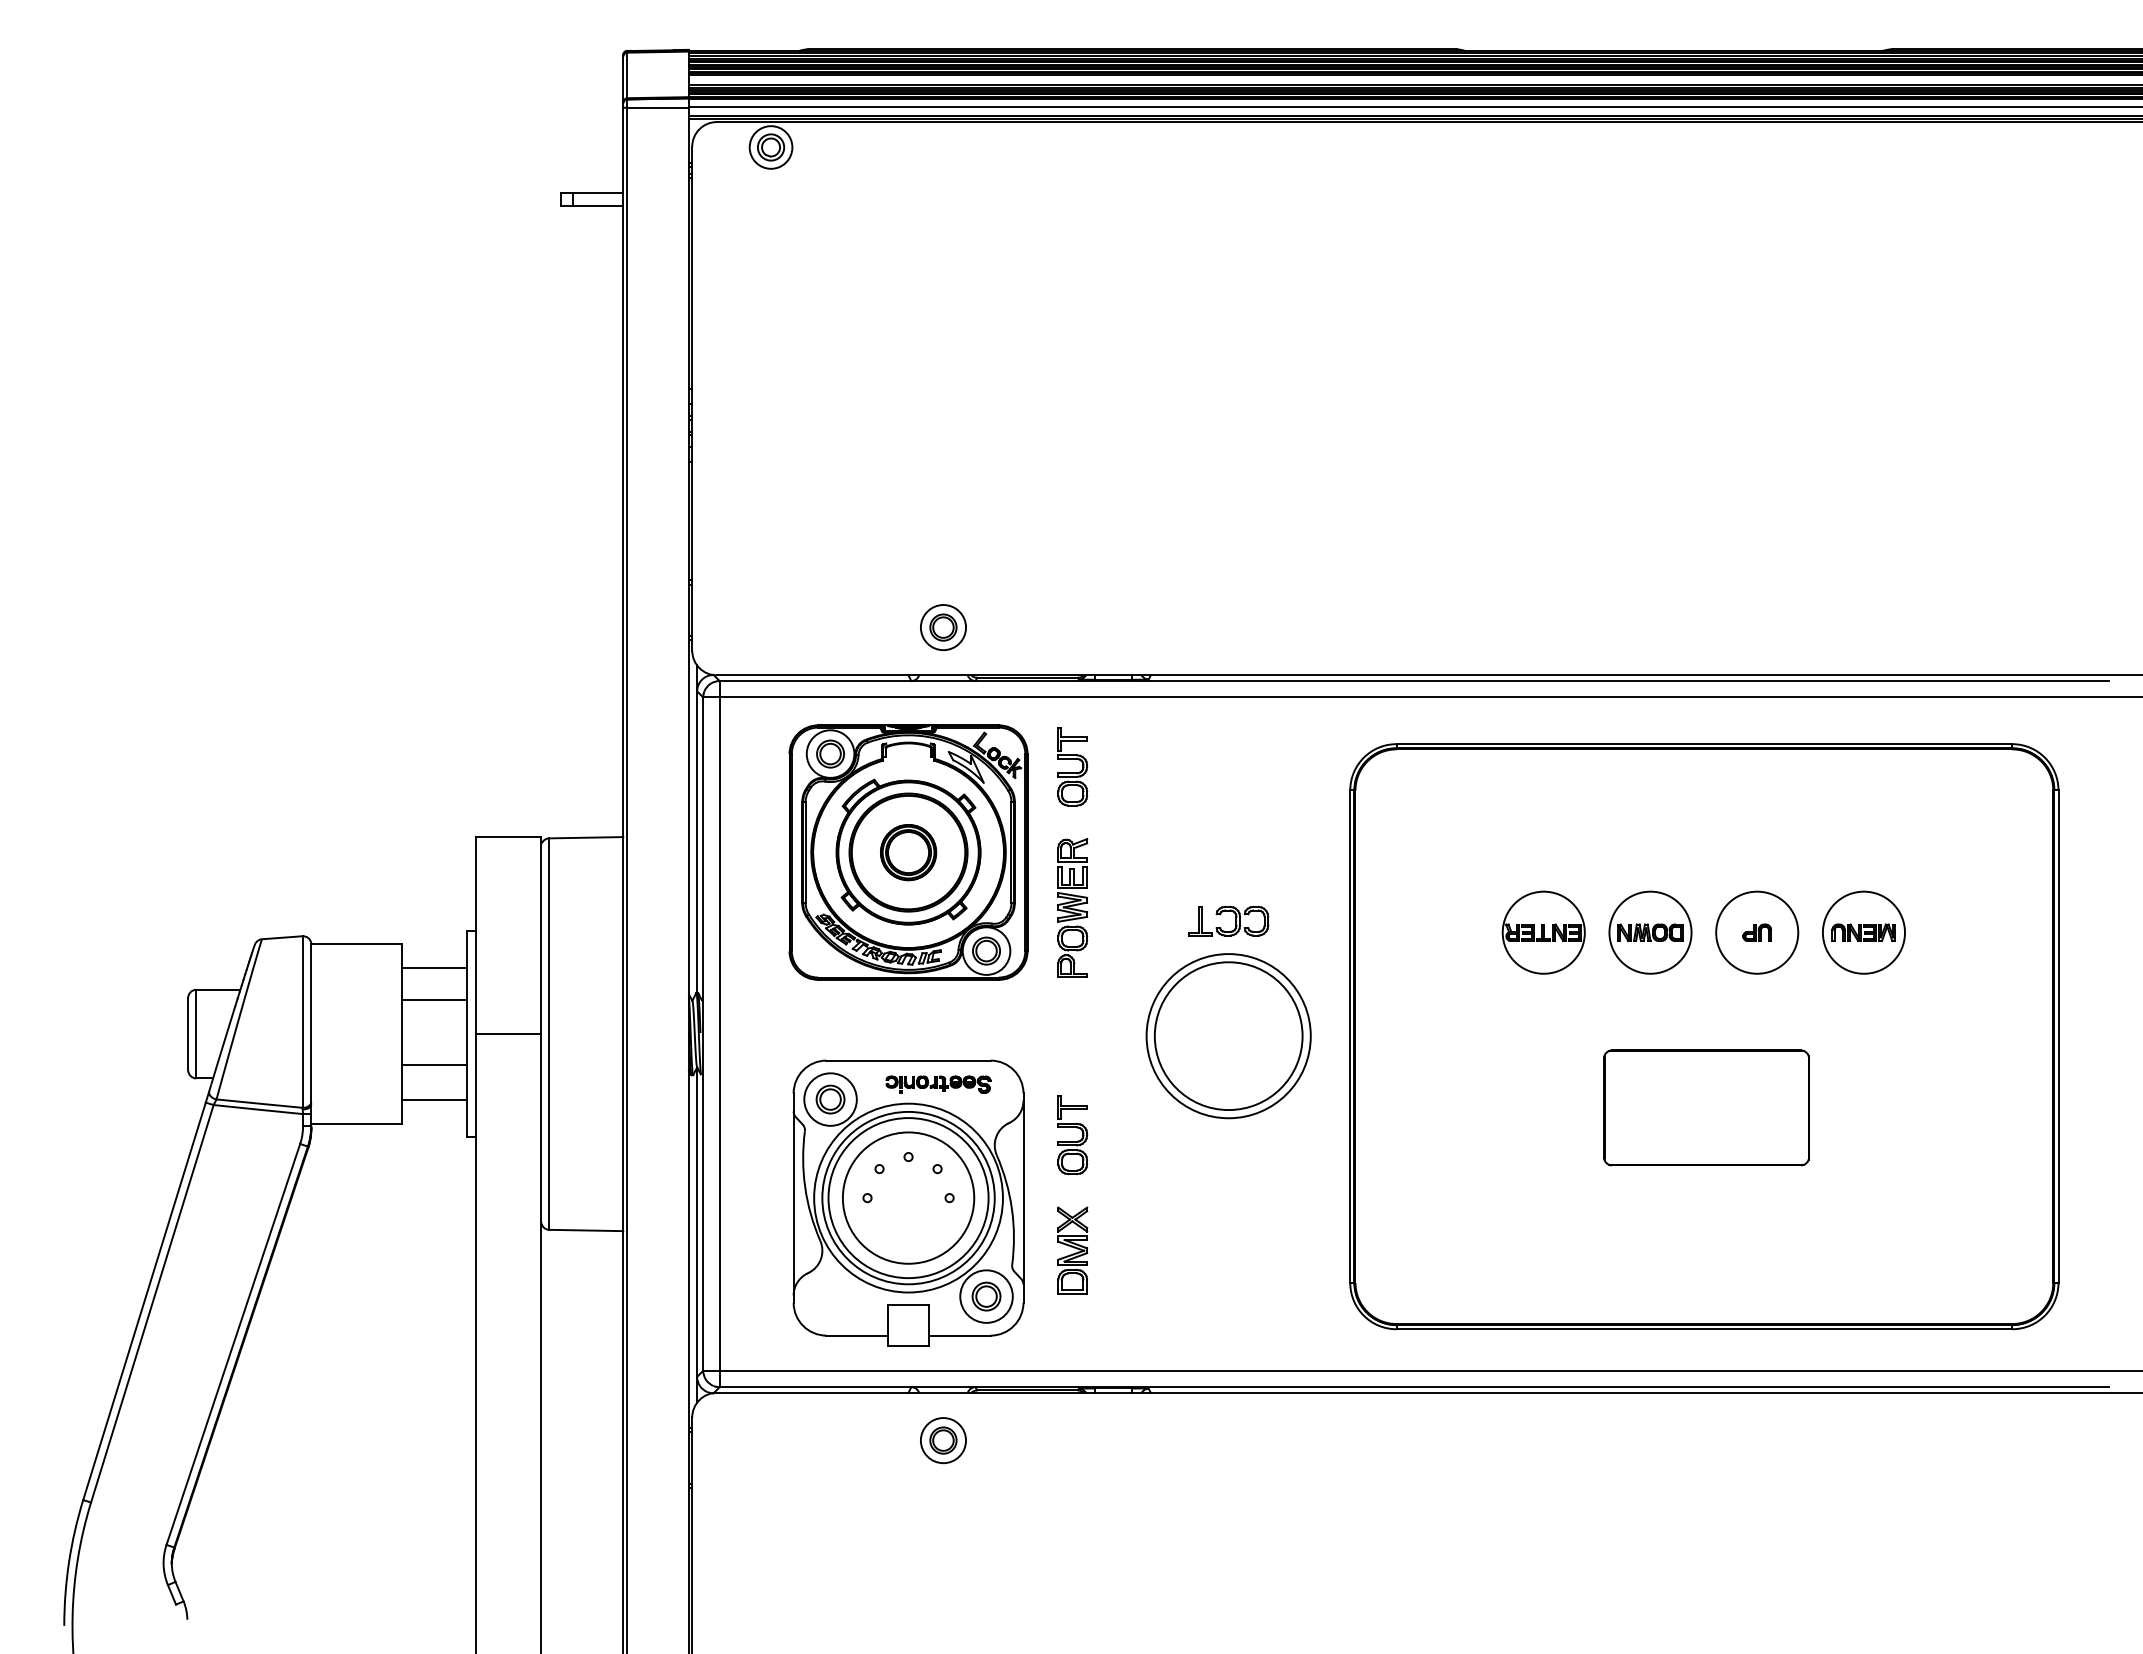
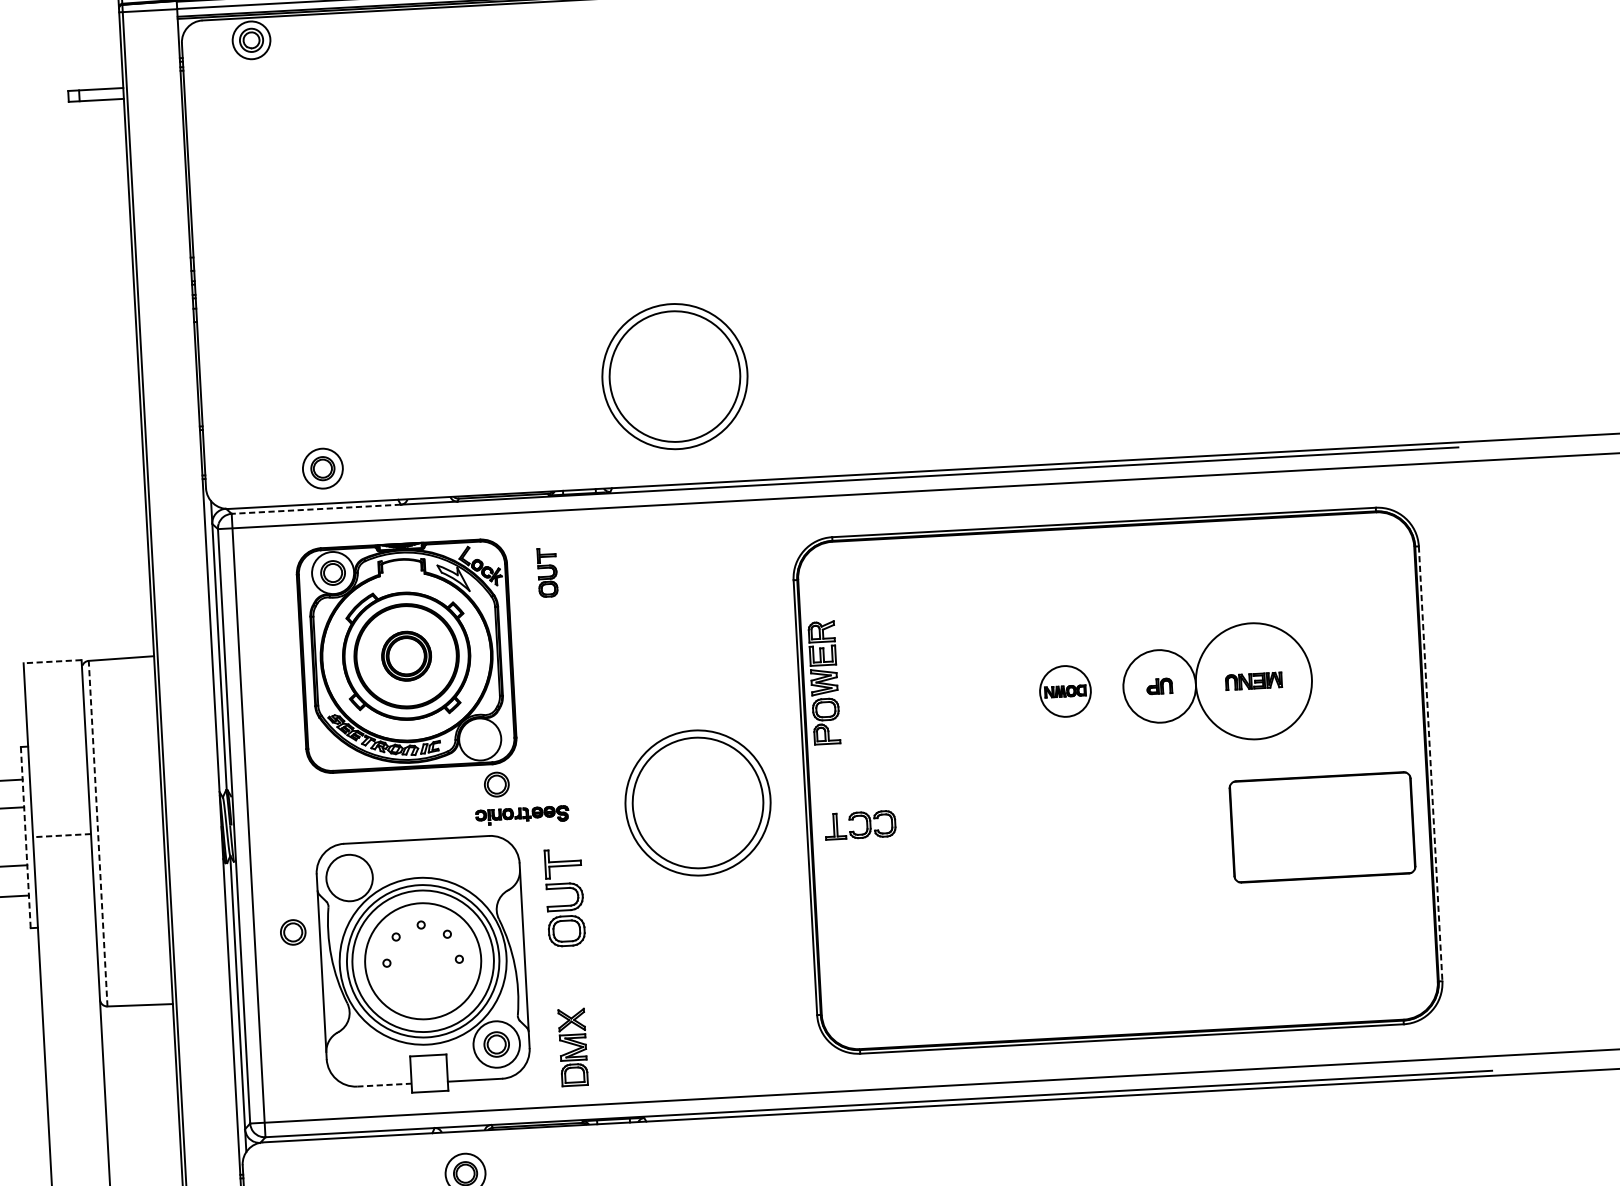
part: (1228, 553) -> (674, 376), added
part: (943, 627) -> (322, 468), moved
line: (815, 681) -> (316, 509), solid -> dashed
part: (1072, 766) -> (547, 572), size x0.7
line: (508, 837) -> (52, 662), solid -> dashed
part: (1072, 907) -> (824, 682), moved
part: (1235, 920) -> (866, 824), moved
part: (1543, 932) -> (971, 696), removed
part: (1650, 932) -> (1065, 691), size x0.7
circle: (1863, 932) -> (1253, 681), size x1.6
part: (986, 950) -> (496, 784), moved
line: (467, 1034) -> (25, 837), solid -> dashed
line: (508, 1034) -> (62, 835), solid -> dashed
line: (549, 1034) -> (98, 834), solid -> dashed
line: (2058, 1037) -> (1430, 764), solid -> dashed
part: (938, 1084) -> (522, 815), moved
part: (830, 1099) -> (293, 932), moved
part: (1706, 1107) -> (1322, 827), moved
part: (1072, 1135) -> (564, 898), size x1.4
part: (1072, 1250) -> (572, 1047), moved
line: (857, 1335) -> (384, 1085), solid -> dashed

